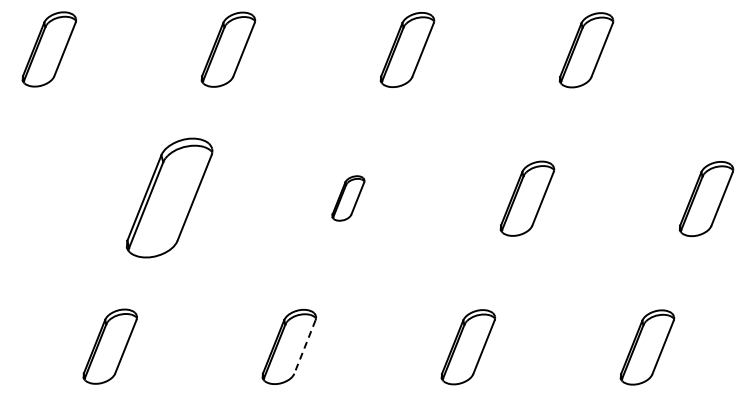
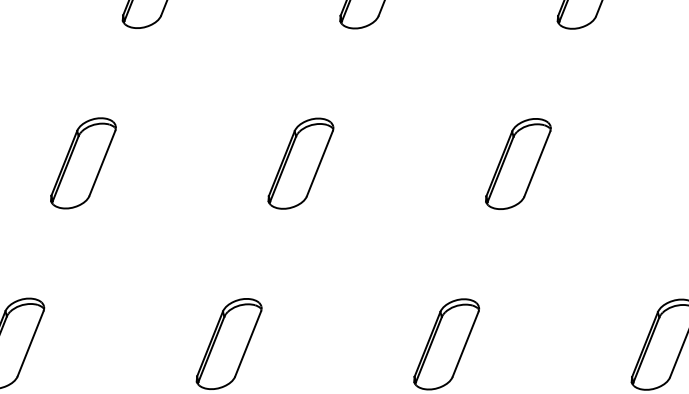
part: (168, 198) -> (82, 163), size x0.62
part: (348, 198) -> (301, 163), size x1.67
line: (304, 346) -> (247, 343), dashed -> solid

